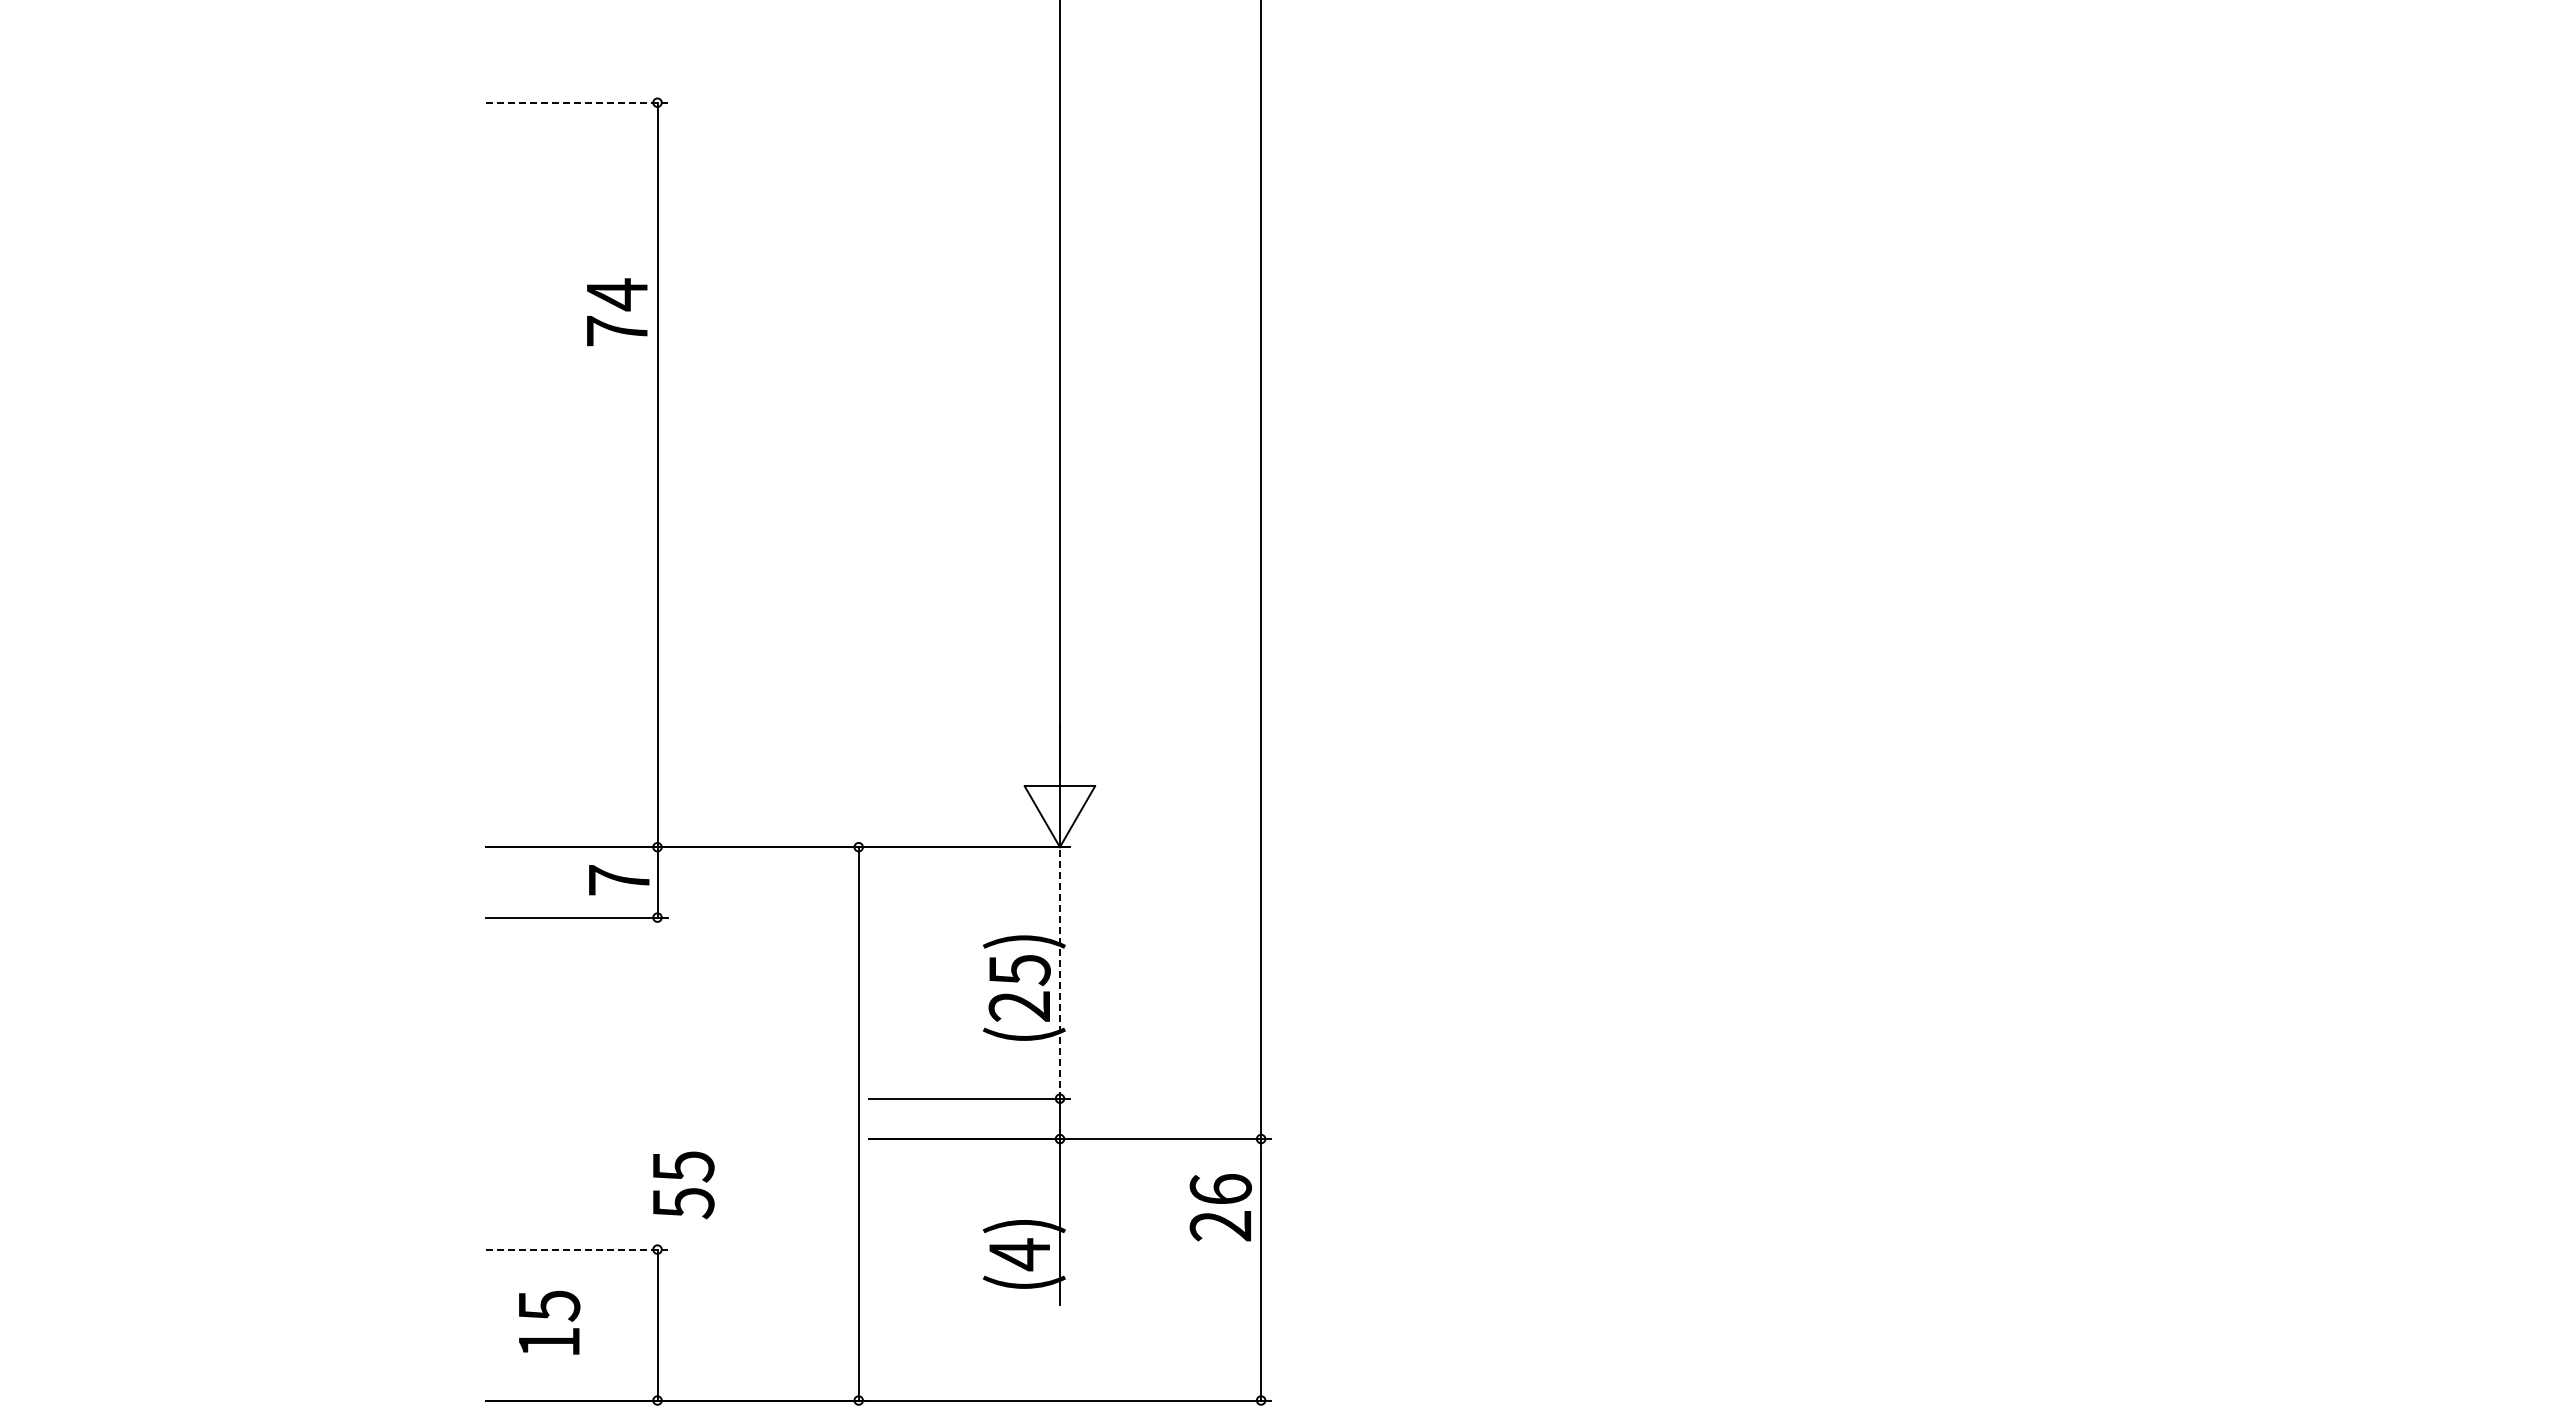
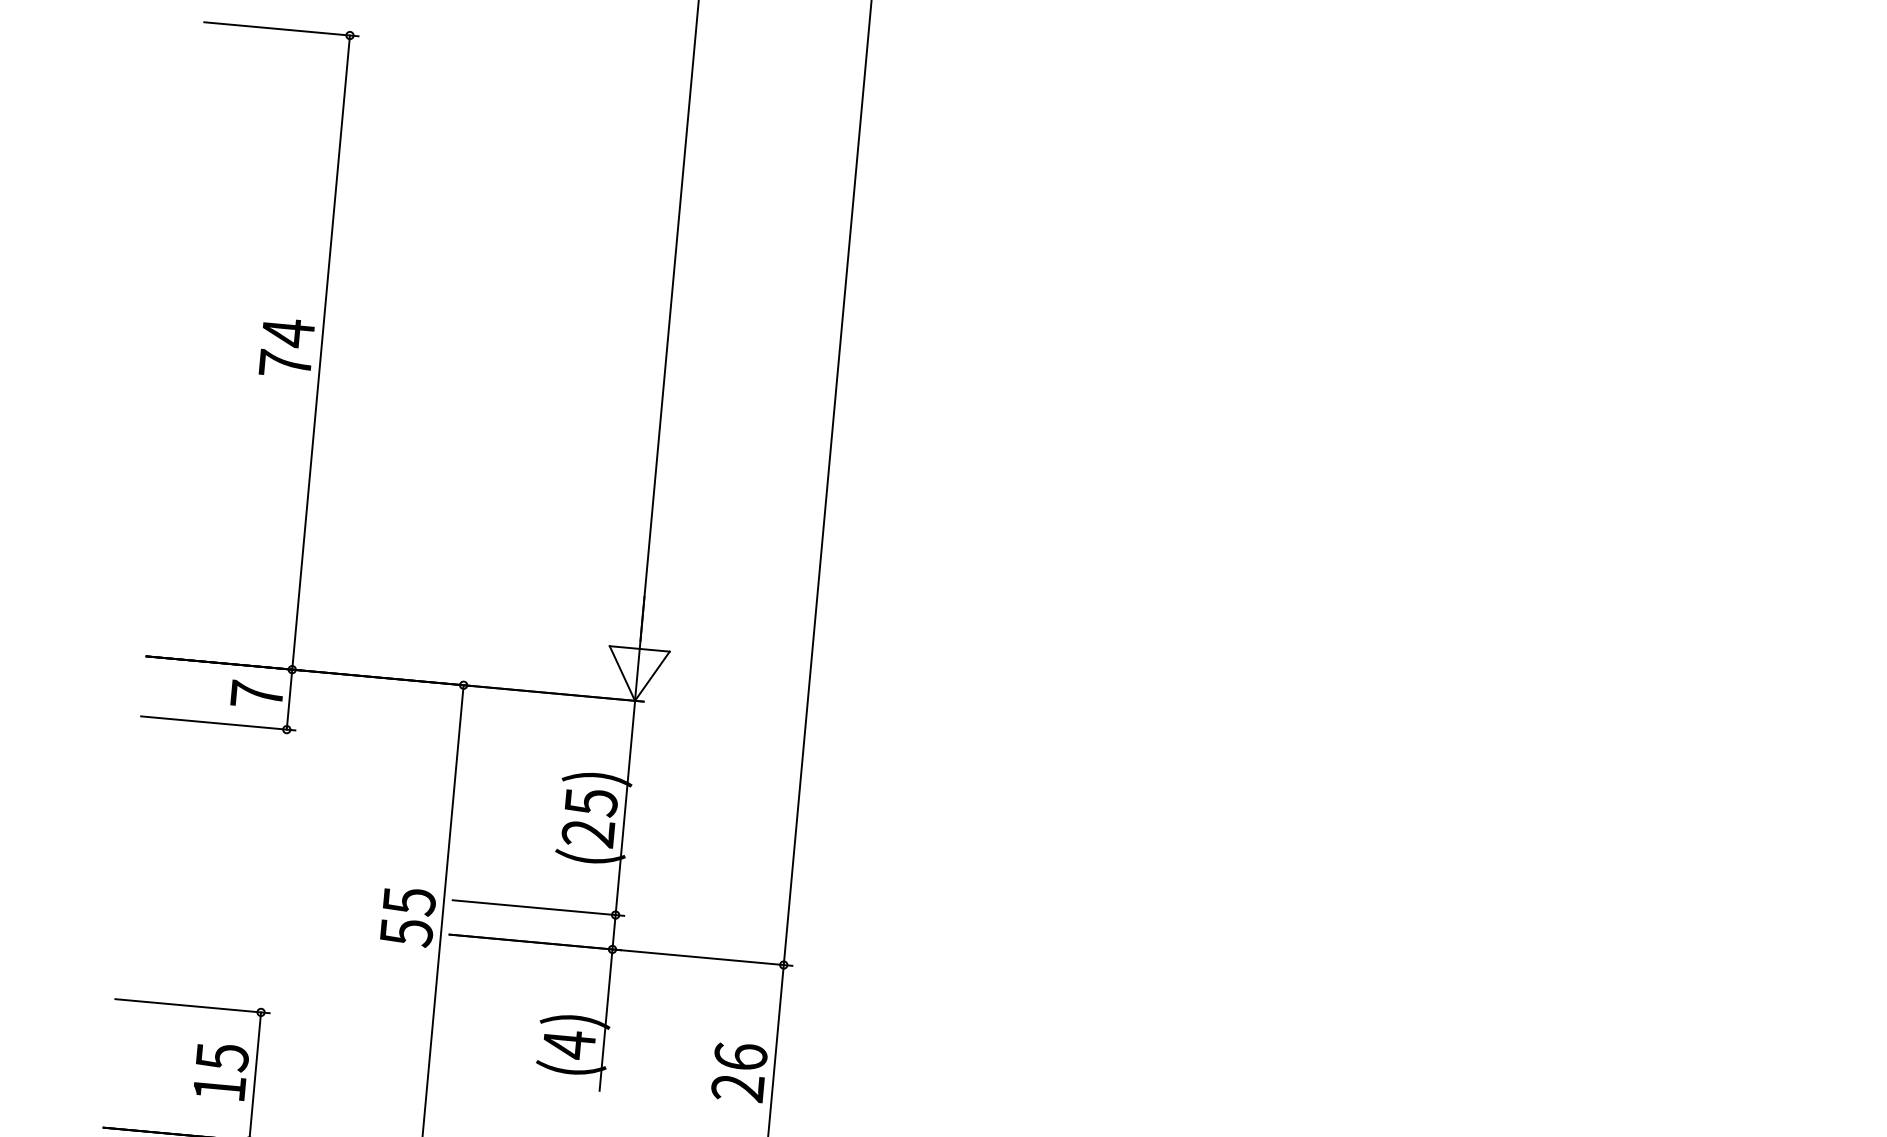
line: (577, 102) -> (281, 29), dashed -> solid
text: (617, 312) -> (287, 348), moved
line: (1060, 972) -> (625, 807), dashed -> solid
text: (683, 1185) -> (407, 917), moved
text: (1220, 1207) -> (739, 1072), moved
line: (577, 1249) -> (192, 1006), dashed -> solid
text: (549, 1322) -> (221, 1071), moved

